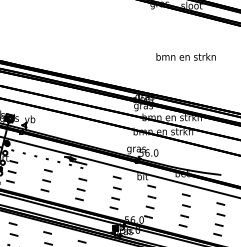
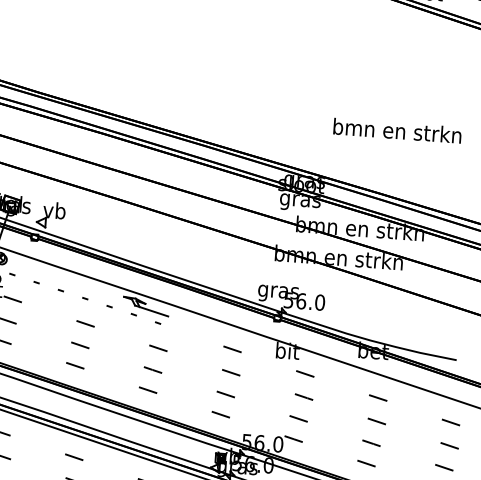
text: (185, 56) -> (396, 129), moved

